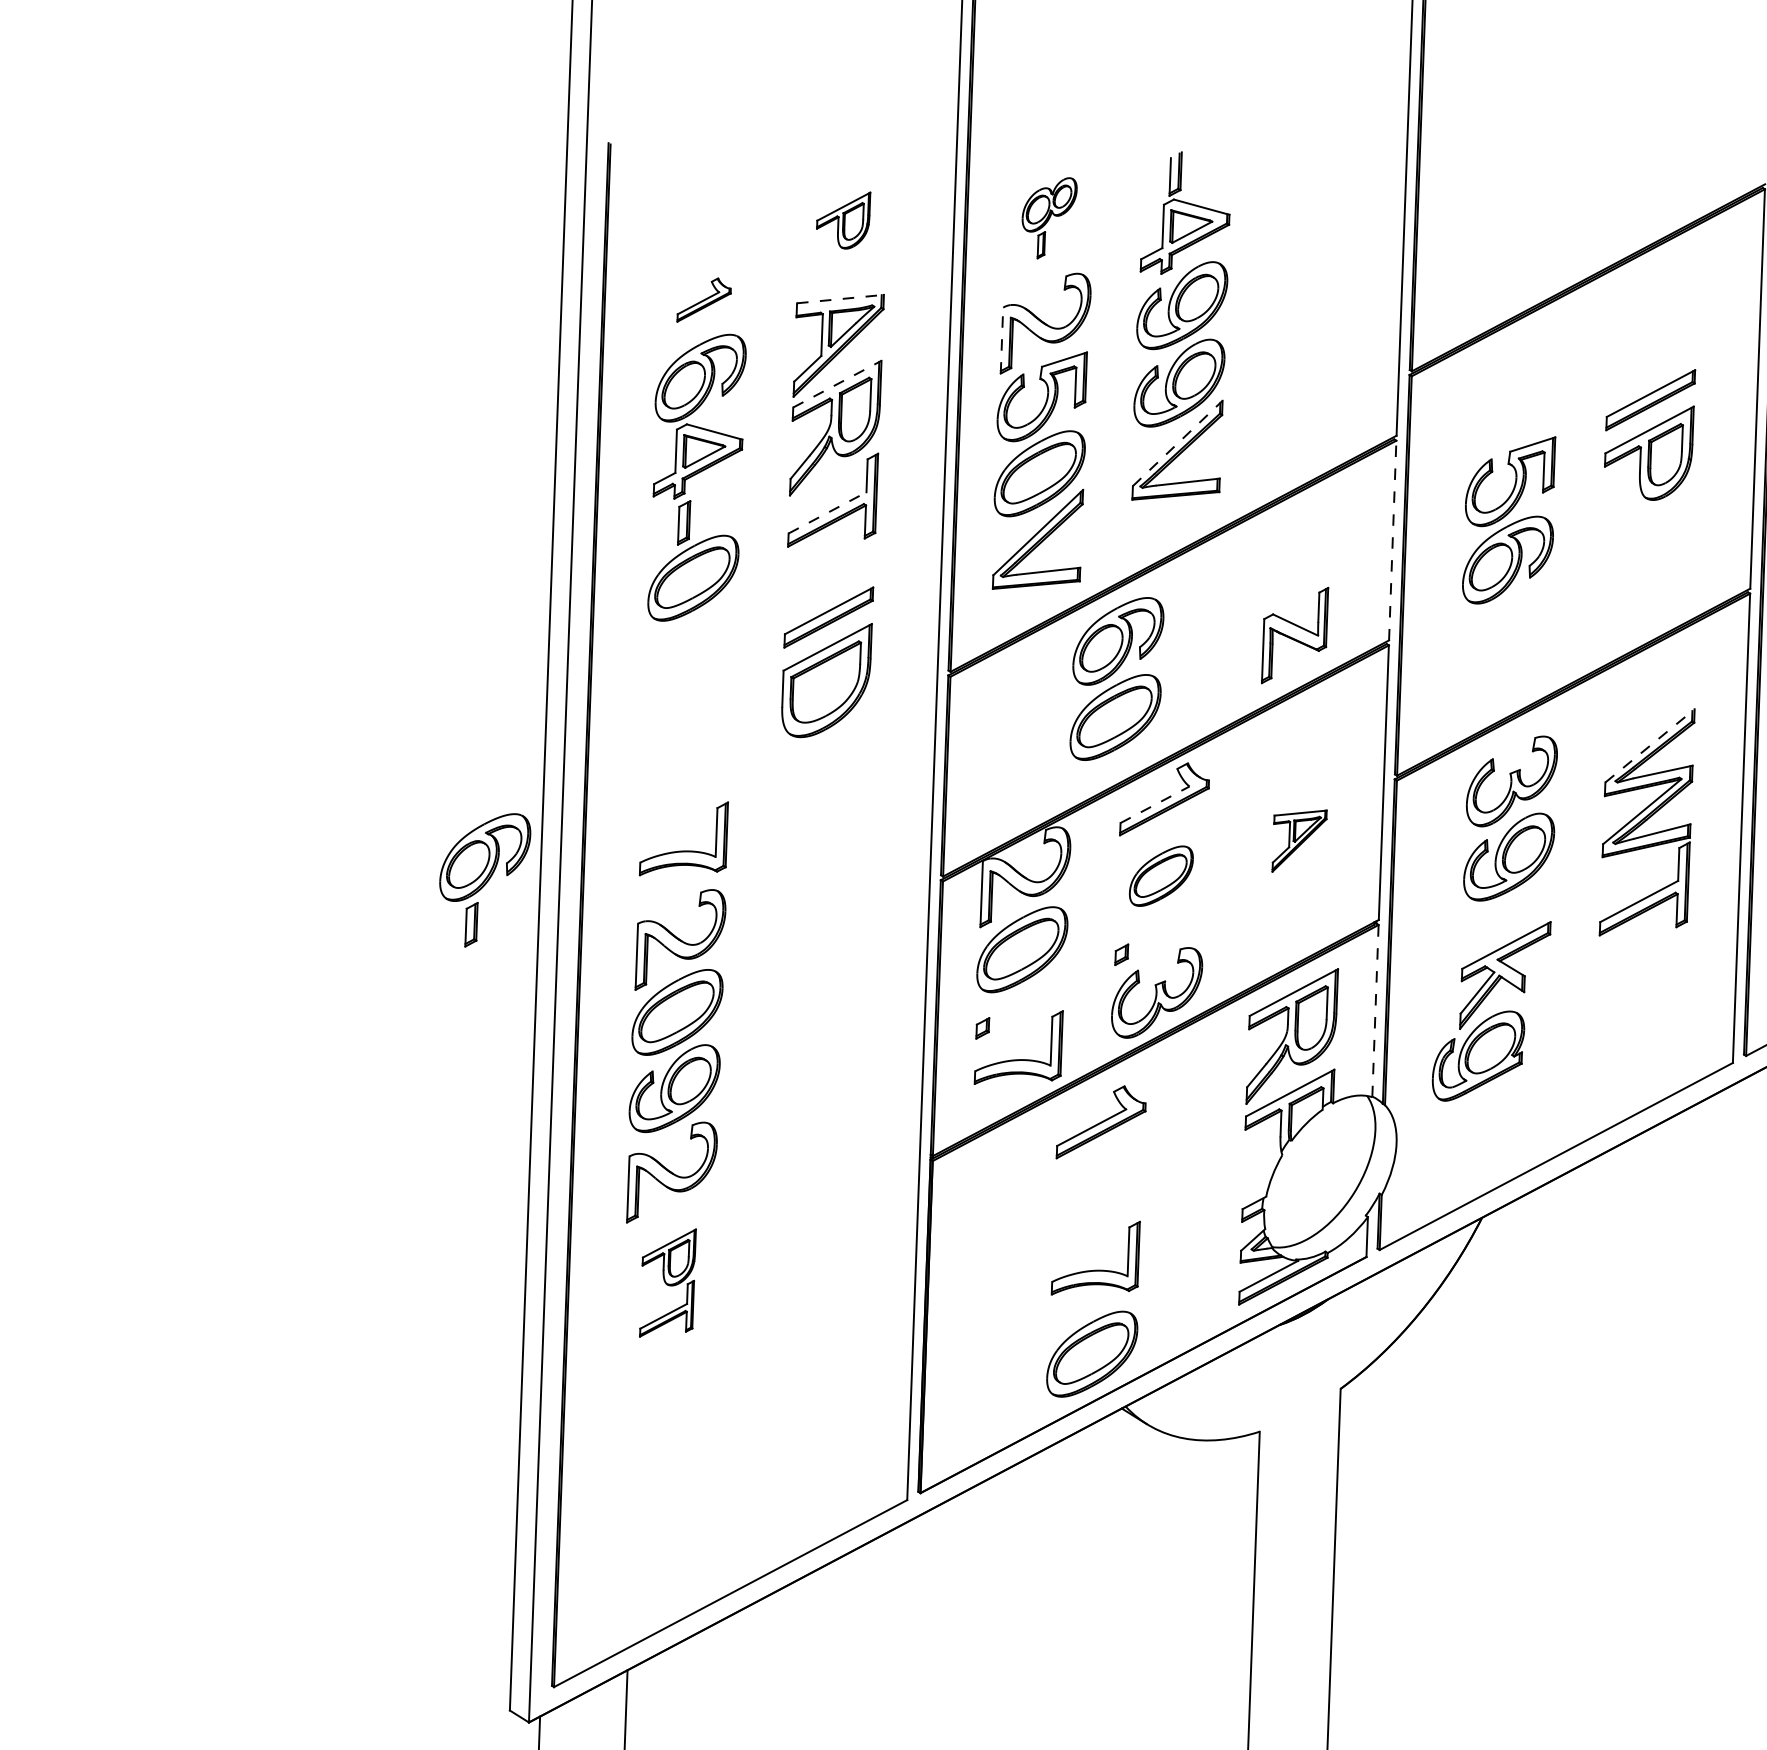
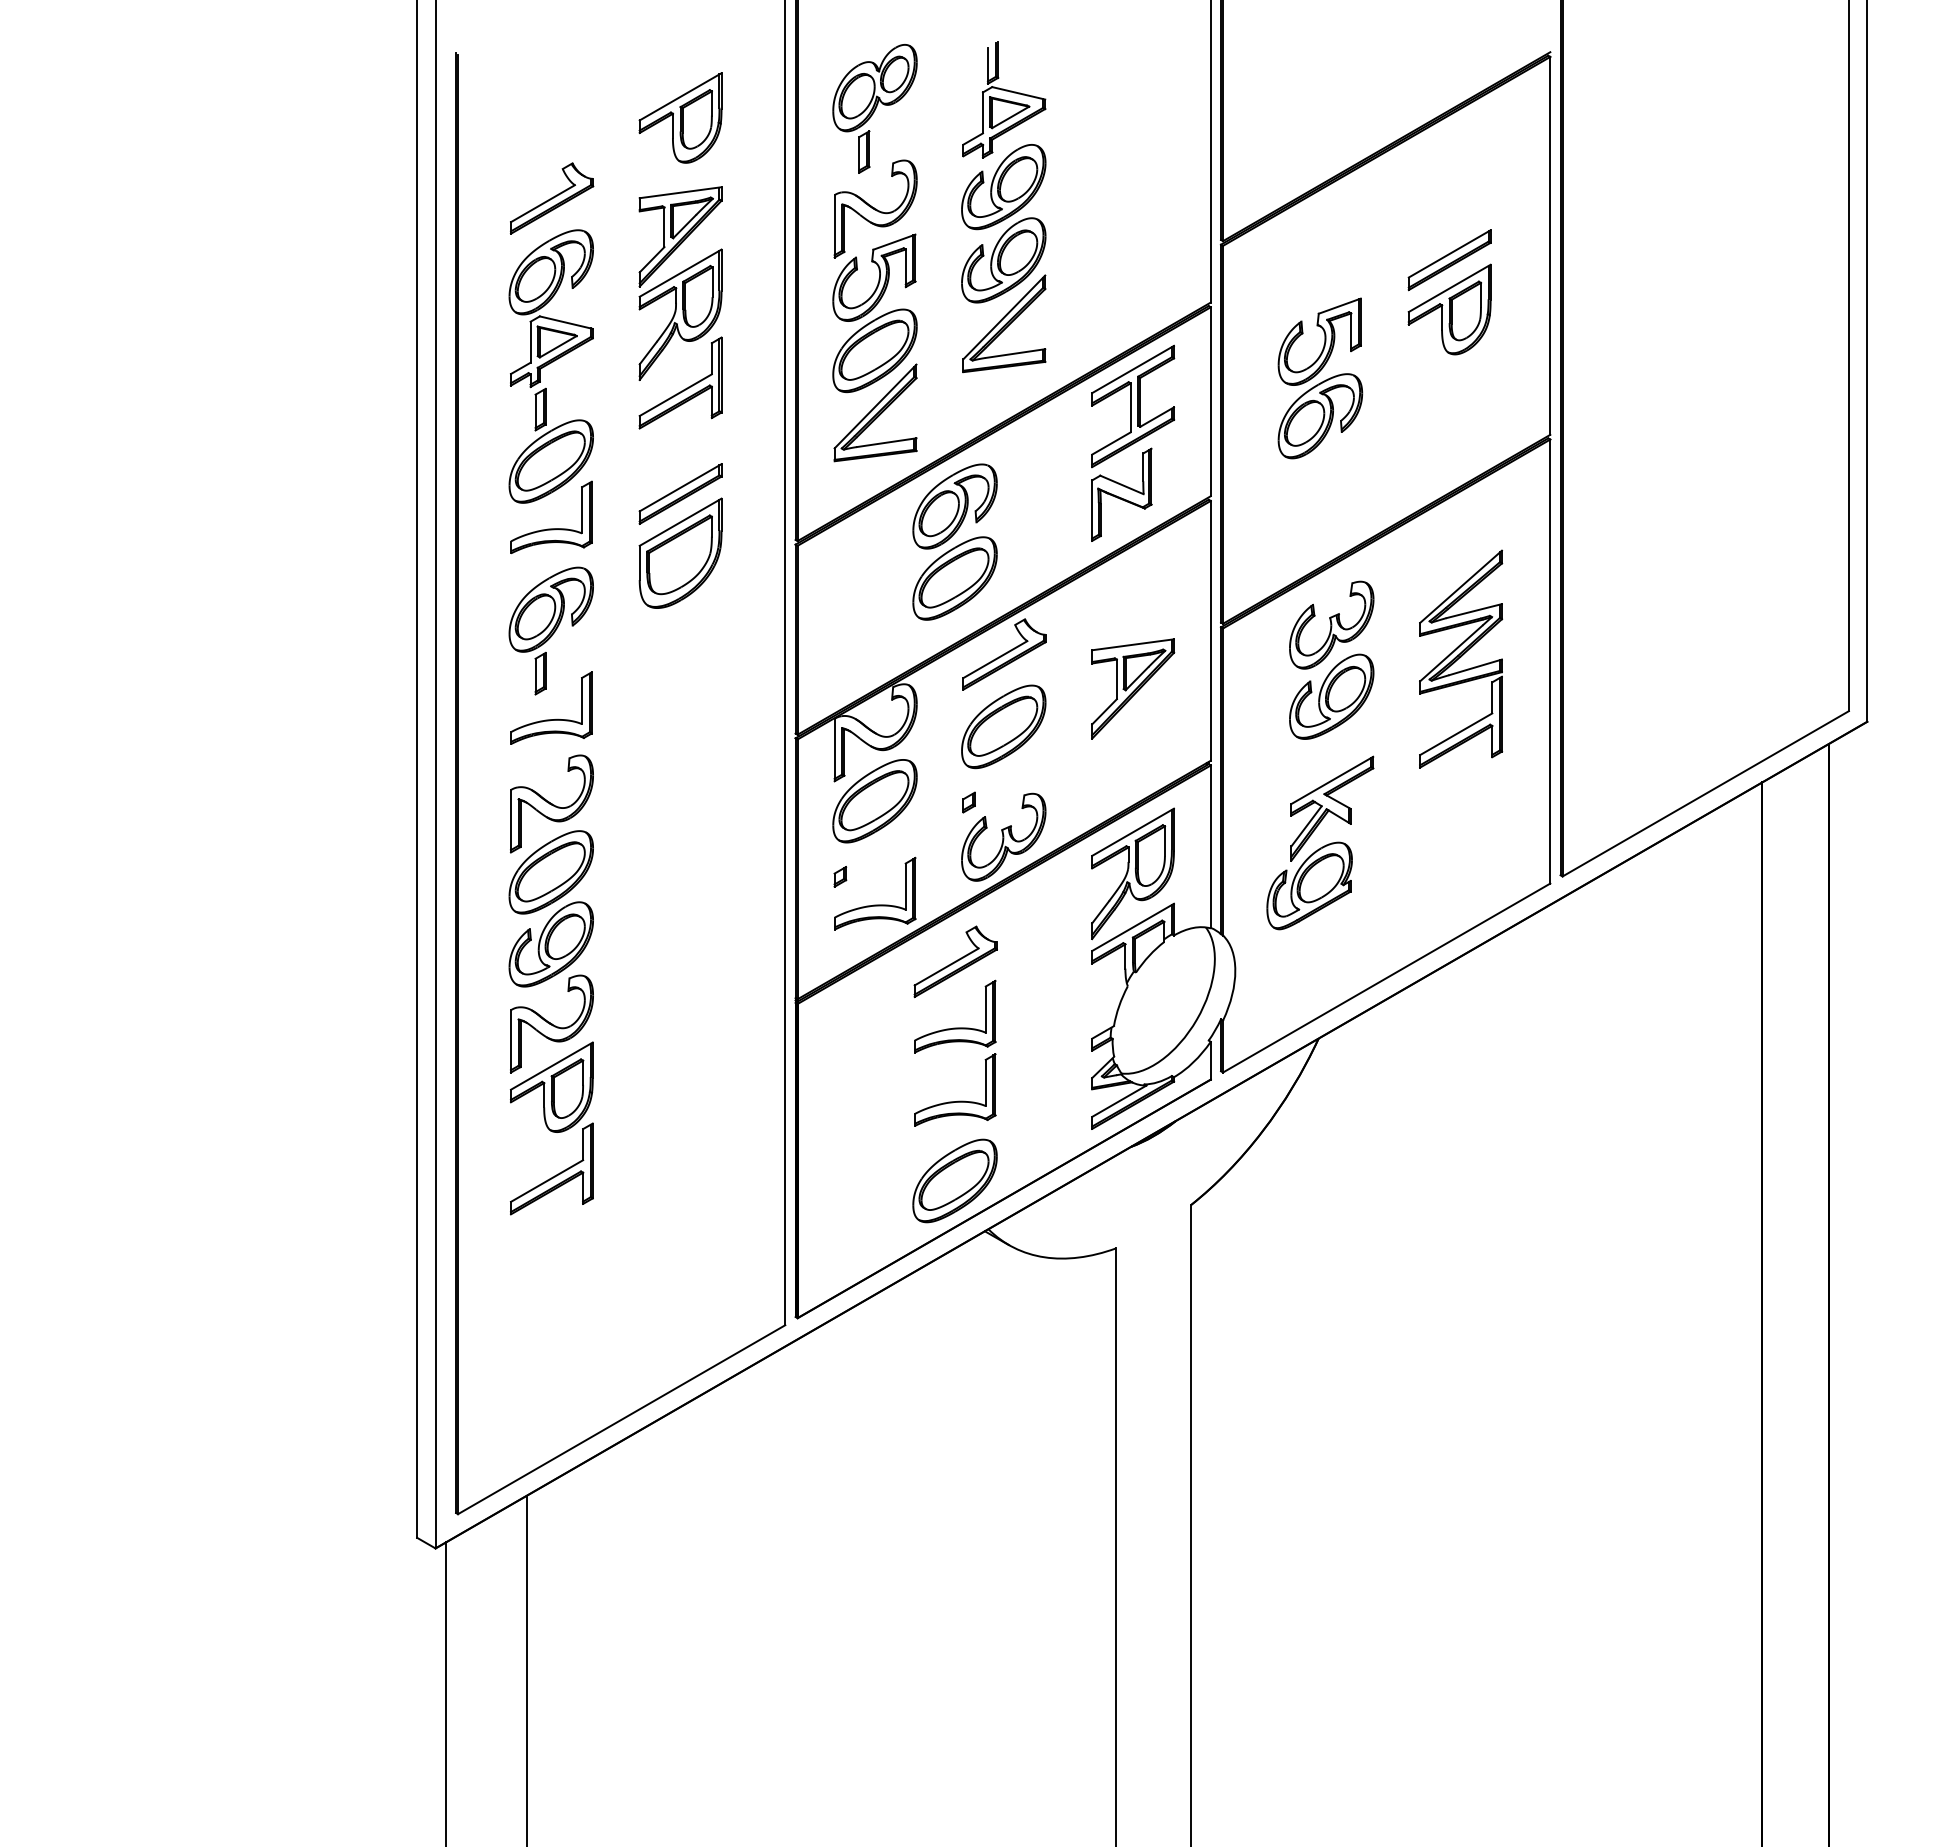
part: (1048, 217) -> (874, 108), size x1.67
part: (843, 219) -> (680, 117), size x1.67
line: (841, 298) -> (681, 192), dashed -> solid
part: (703, 300) -> (551, 198), size x1.67
line: (1001, 339) -> (834, 225), dashed -> solid
line: (838, 383) -> (681, 272), dashed -> solid
line: (1177, 443) -> (1004, 317), dashed -> solid
line: (827, 513) -> (675, 395), dashed -> solid
line: (1392, 540) -> (1210, 401), dashed -> solid
part: (1310, 542) -> (1133, 406), added
part: (691, 648) -> (551, 528), added
line: (1650, 745) -> (1461, 586), dashed -> solid
line: (1155, 804) -> (995, 659), dashed -> solid
part: (1299, 840) -> (1133, 688), size x1.67
part: (1161, 875) -> (1003, 726), size x1.43
part: (483, 879) -> (550, 630), moved
line: (1375, 1010) -> (1210, 846), dashed -> solid
part: (1098, 1192) -> (955, 1027), added
part: (667, 1283) -> (551, 1128), size x1.67

